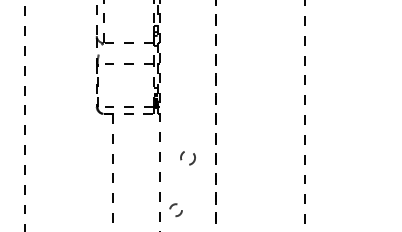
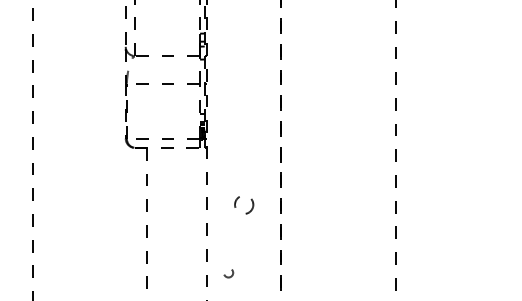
circle: (175, 210) -> (227, 273), size x0.6

